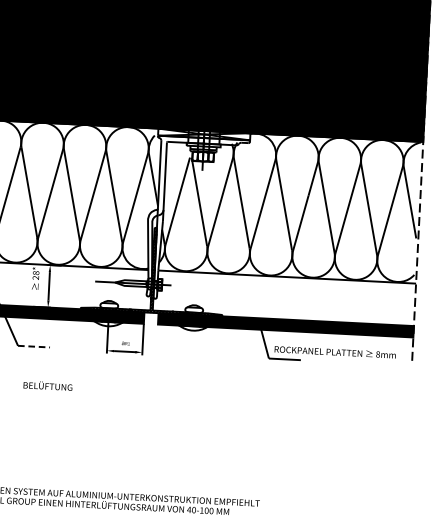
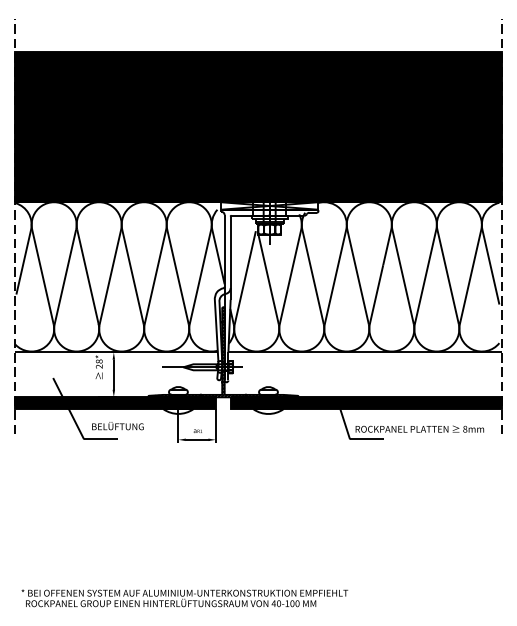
line: (34, 346) -> (101, 439), dashed -> solid
text: (47, 386) -> (117, 426), moved

